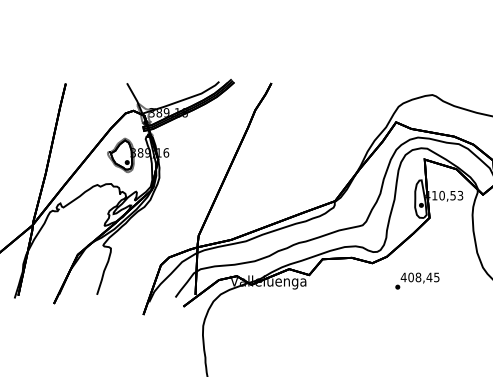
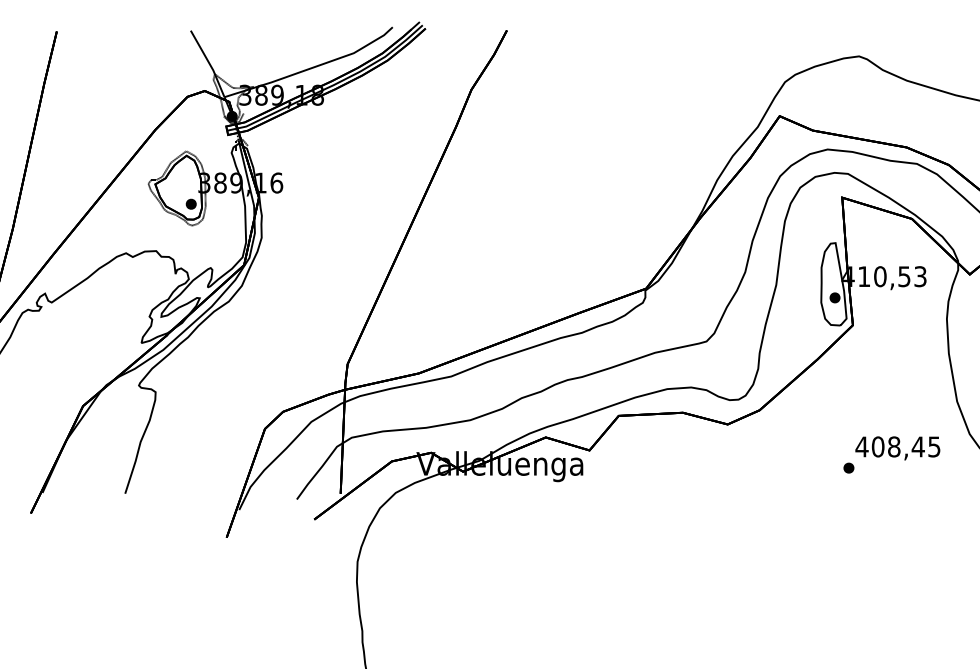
text: (417, 280) -> (892, 453), moved

